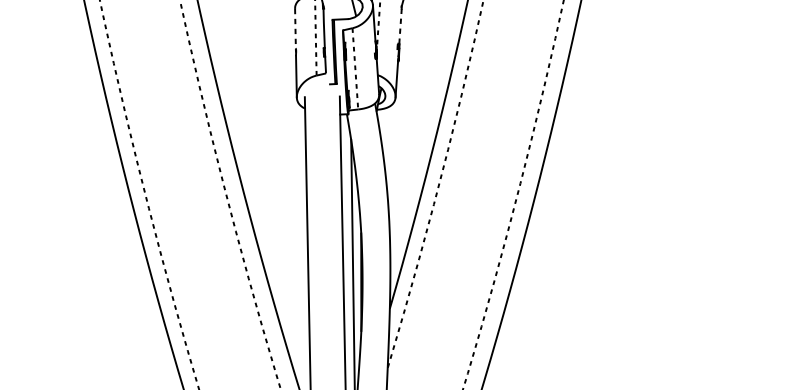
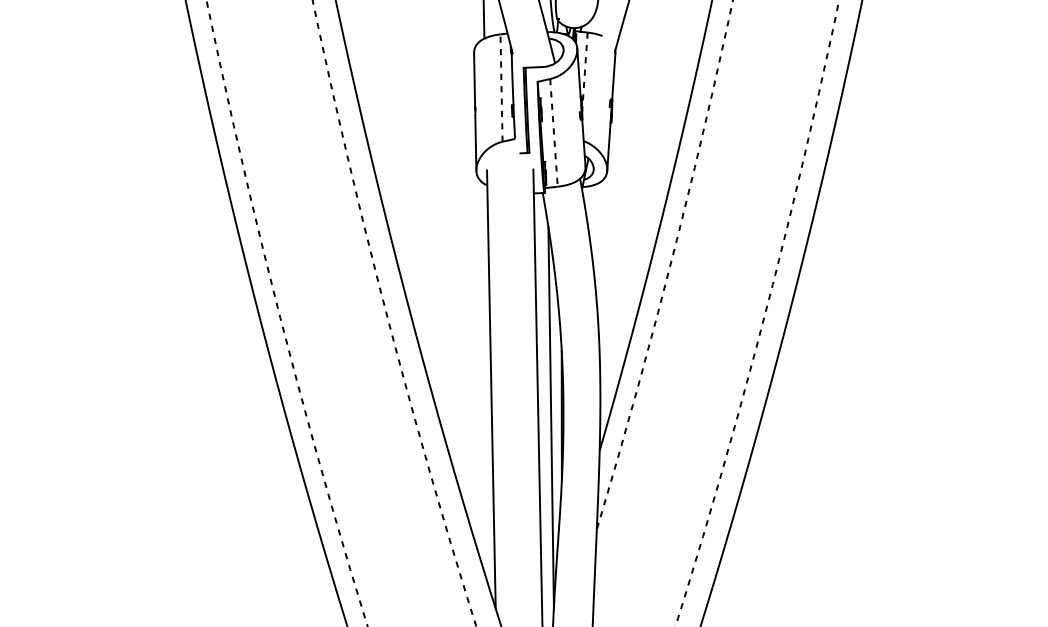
line: (400, 25) -> (613, 75), dashed -> solid
line: (295, 30) -> (474, 81), dashed -> solid

